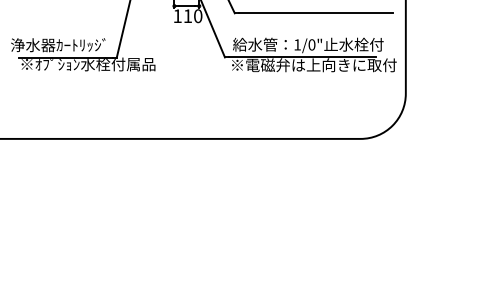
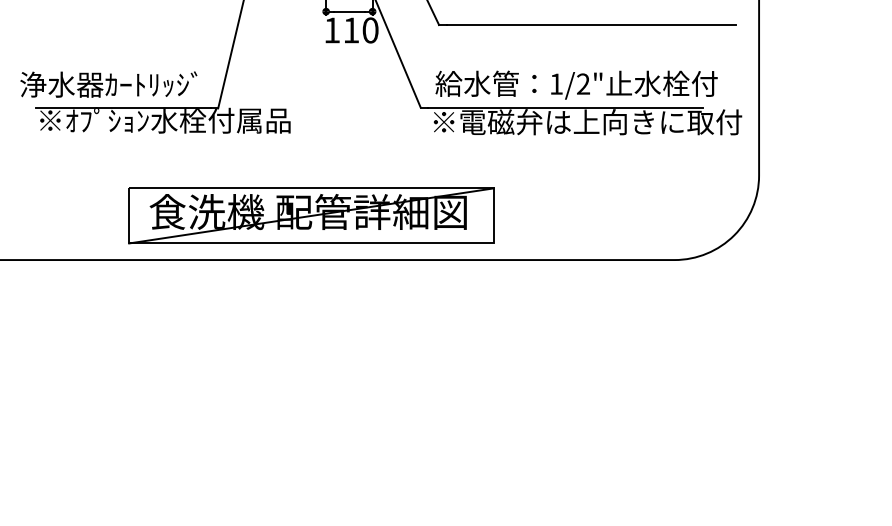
text: (311, 44) -> (582, 83), 1/0" -> 1/2"
part: (166, 114) -> (311, 214), added

